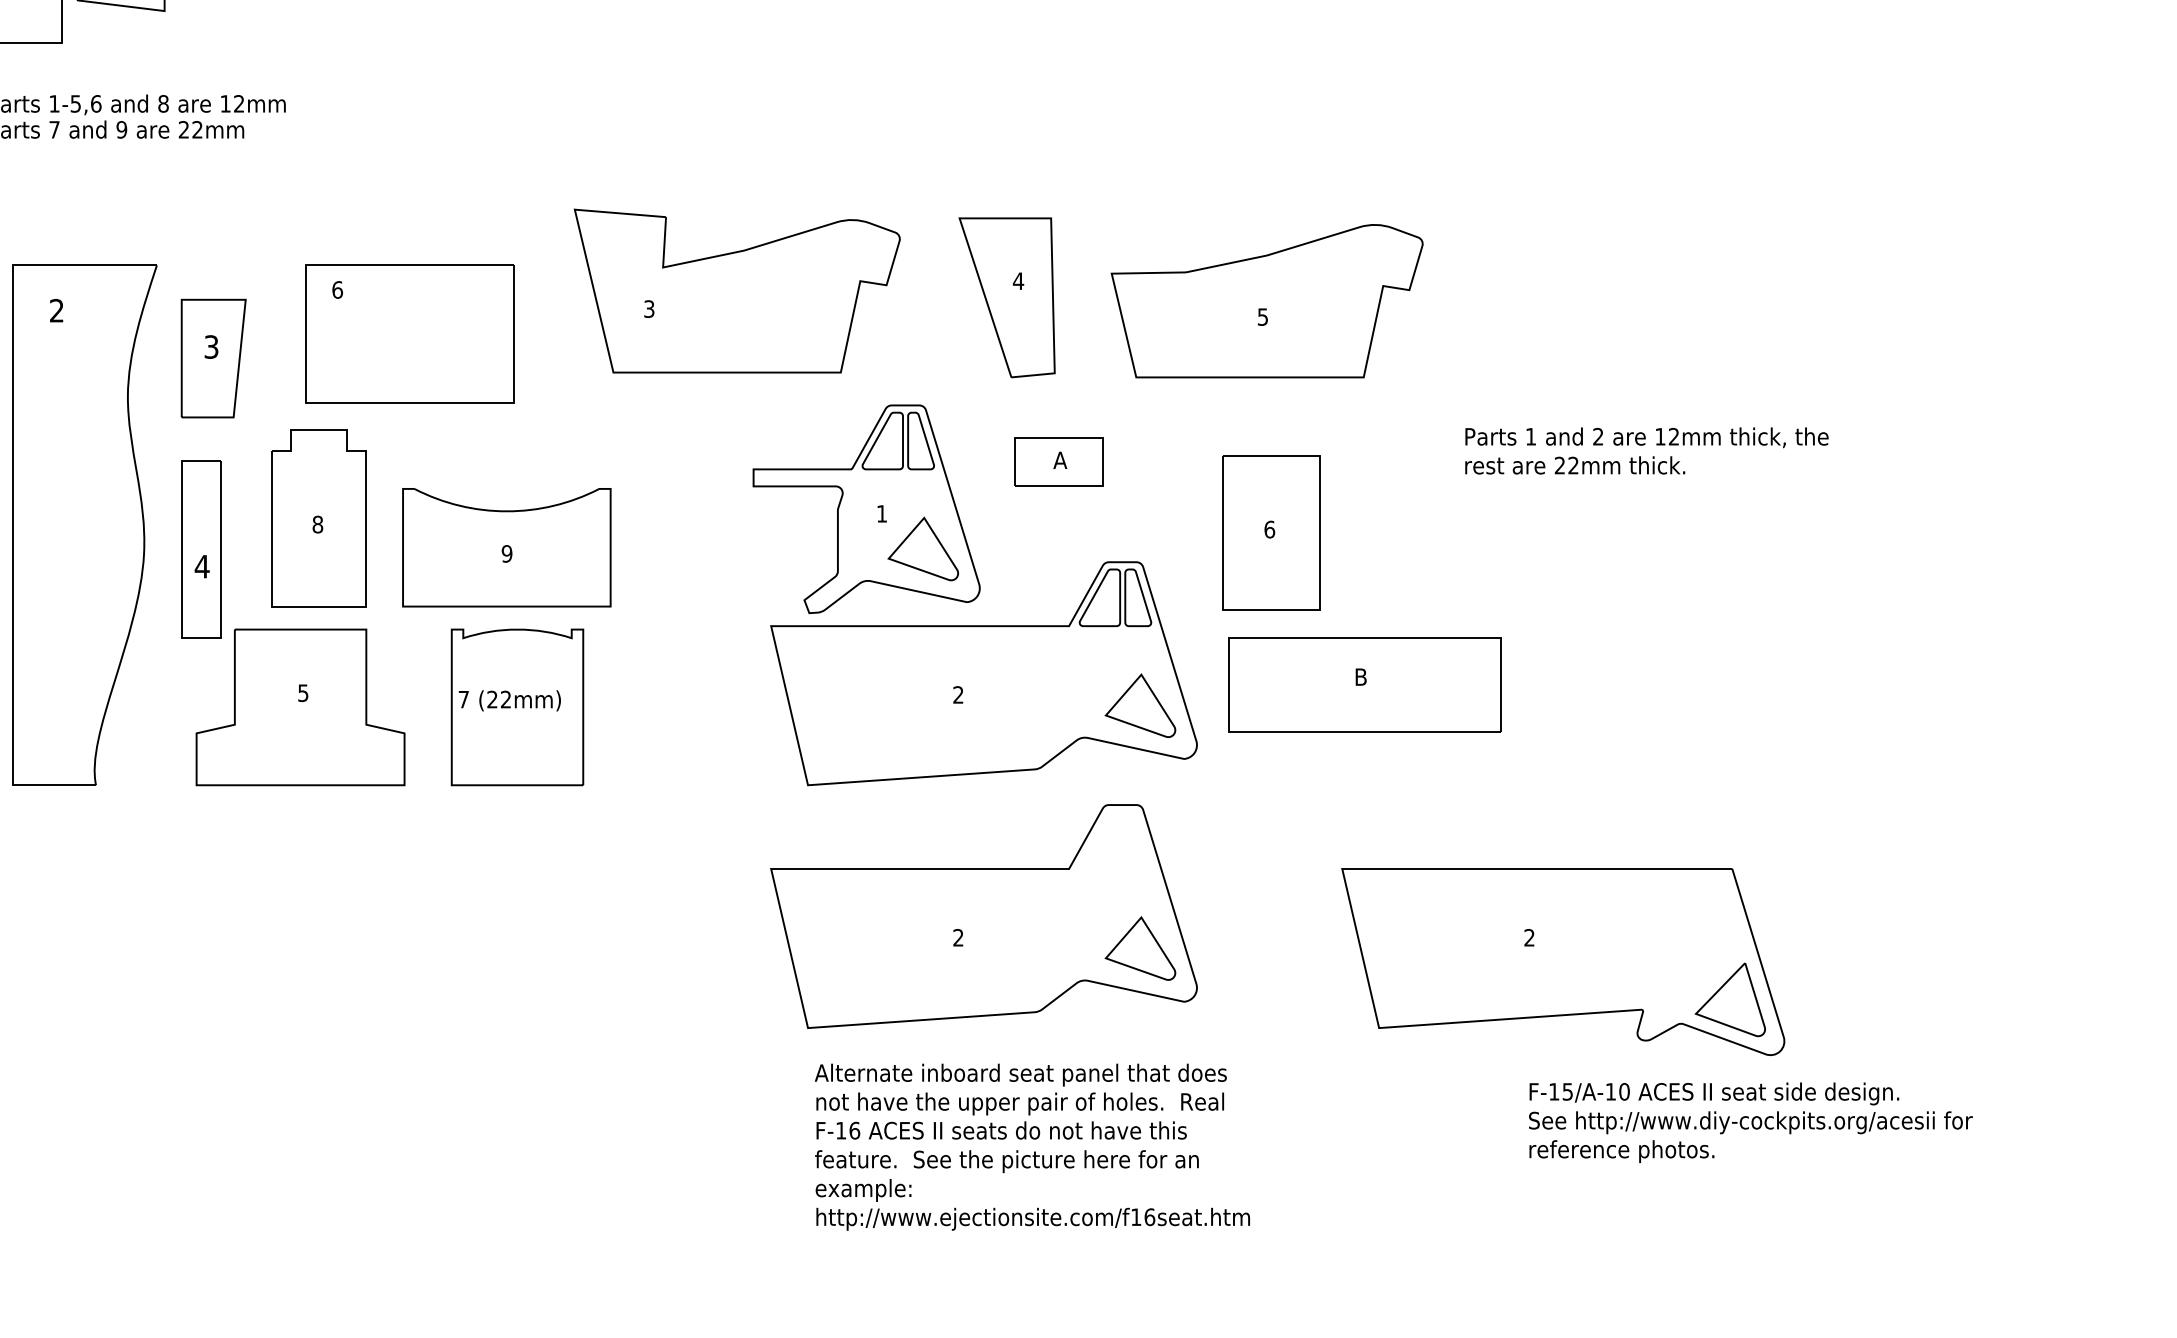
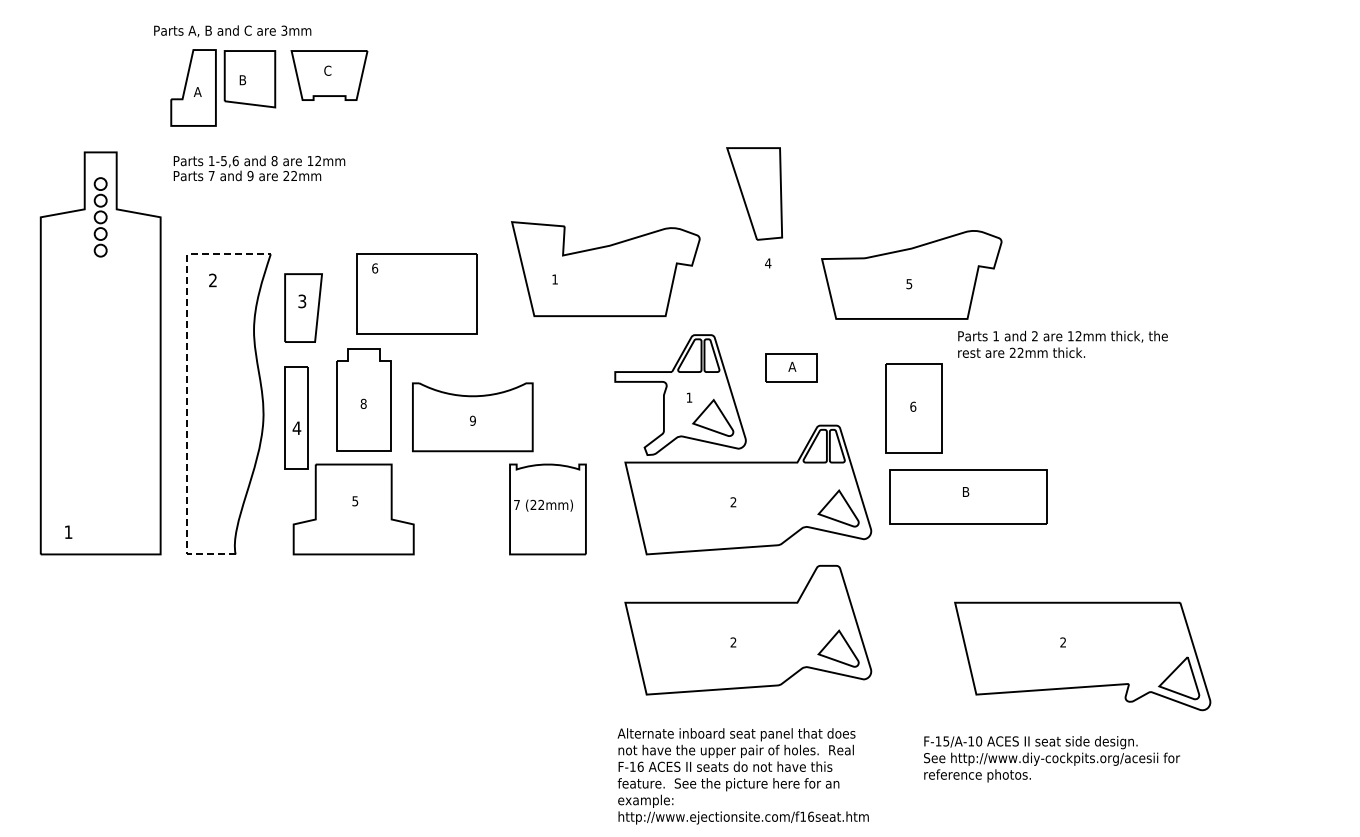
part: (1006, 296) -> (754, 193), moved
text: (648, 309) -> (554, 279), 3 -> 1
text: (1646, 449) -> (1062, 343), moved
line: (12, 494) -> (187, 386), solid -> dashed
part: (516, 707) -> (547, 509), moved
text: (1751, 1123) -> (1052, 759), moved
text: (1031, 1147) -> (742, 776), moved

